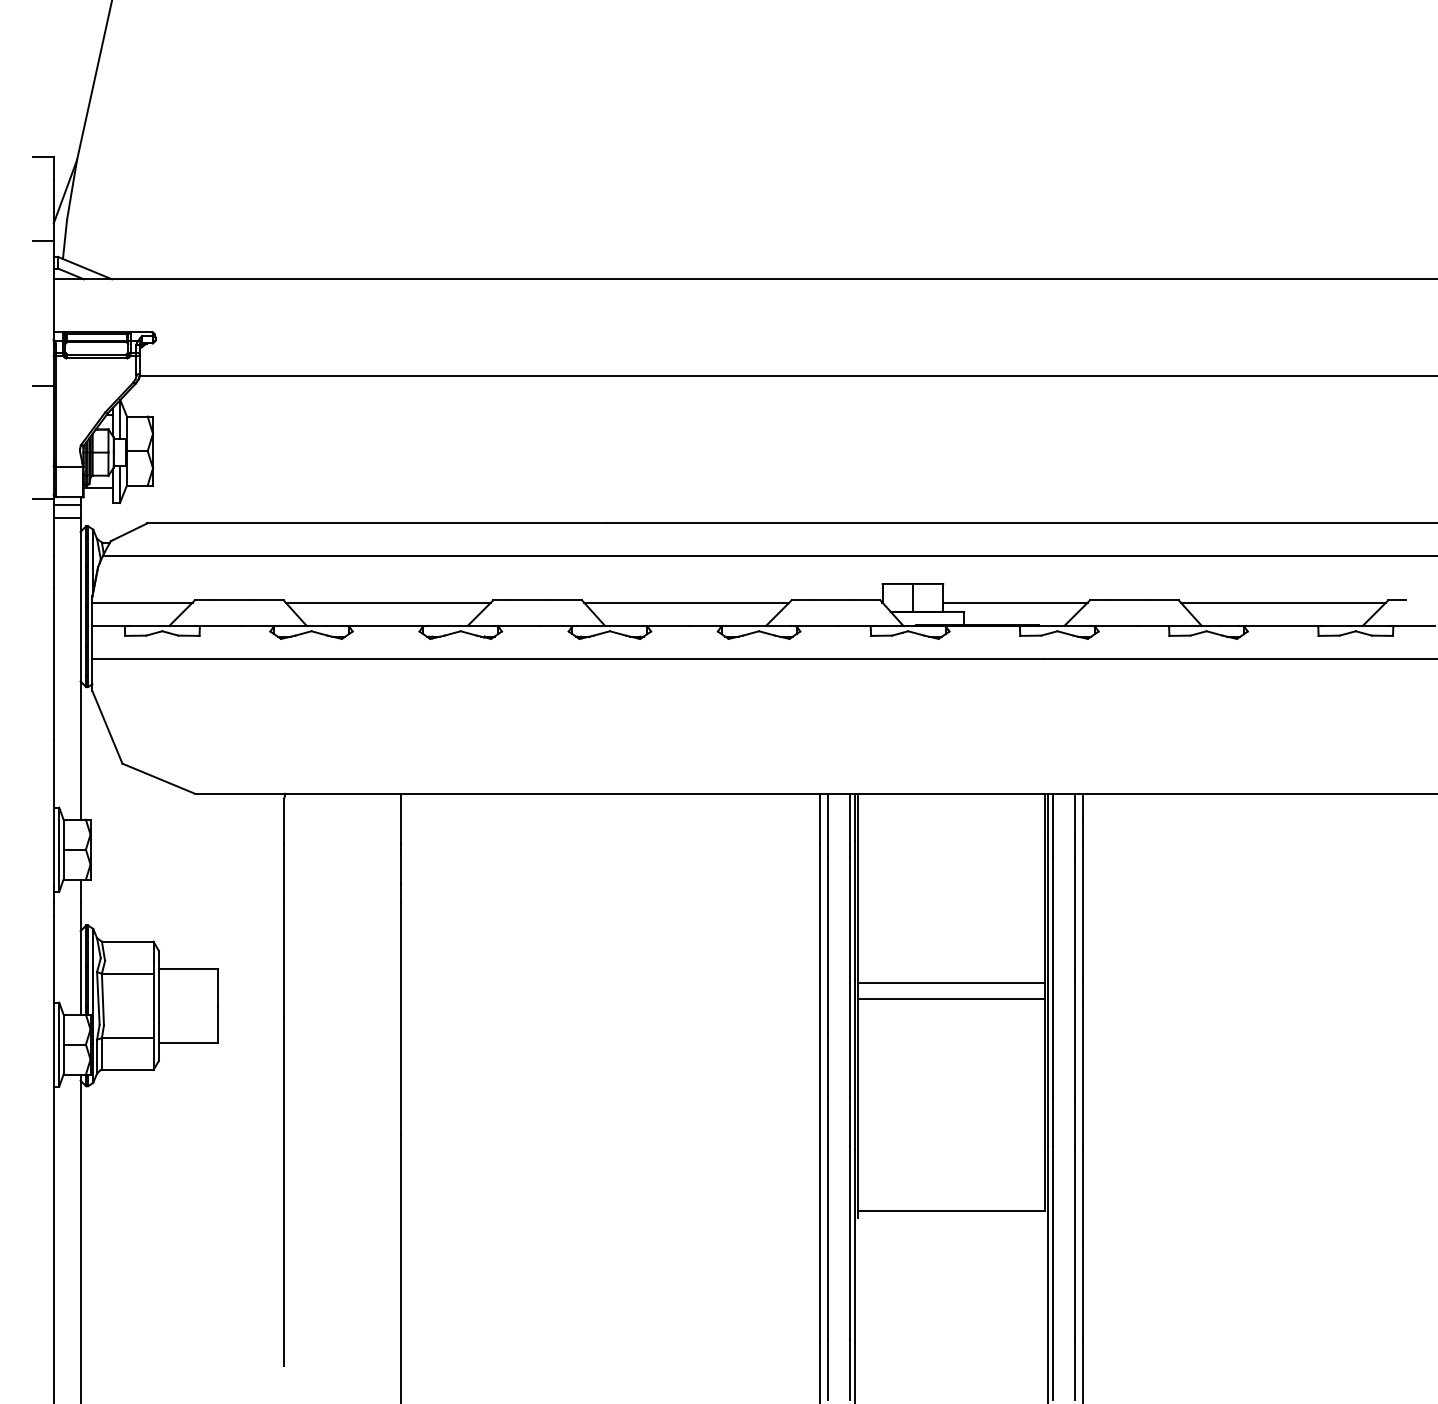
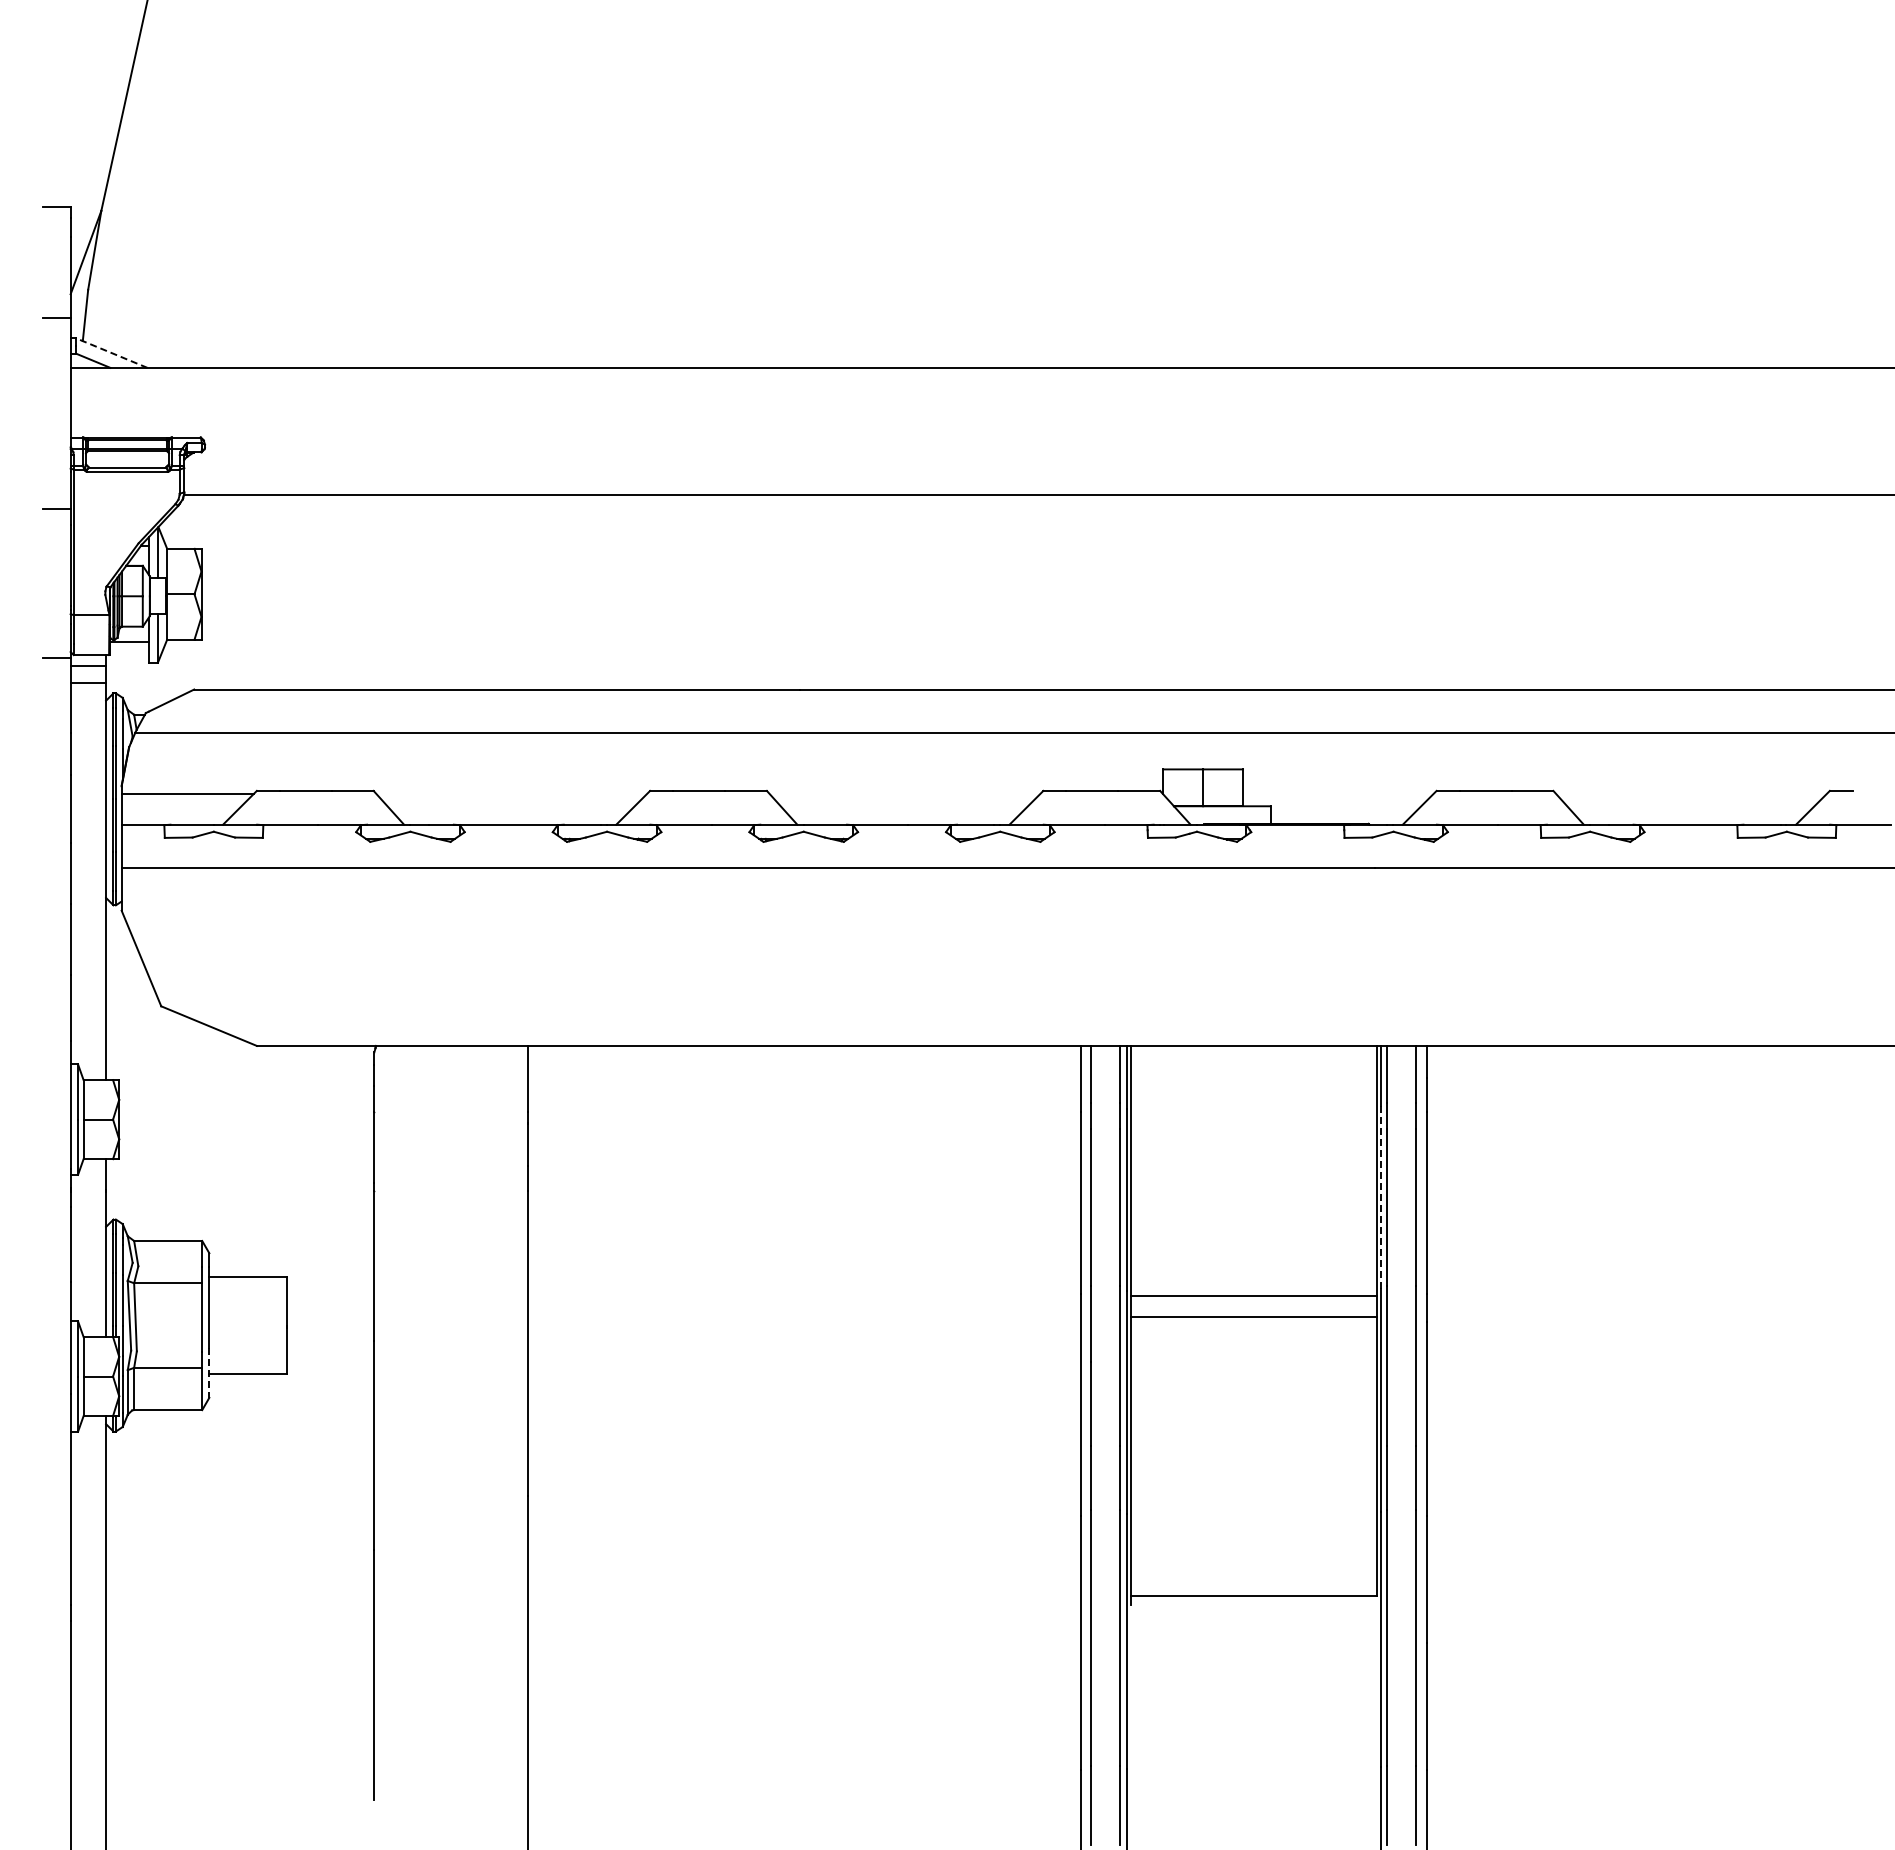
line: (84, 268) -> (111, 353), solid -> dashed
line: (388, 602) -> (511, 793), removed
line: (686, 602) -> (904, 793), removed
line: (1015, 602) -> (1338, 793), removed
line: (1283, 602) -> (1691, 793), removed
line: (1048, 908) -> (1381, 1197), solid -> dashed
line: (159, 1041) -> (209, 1372), solid -> dashed

